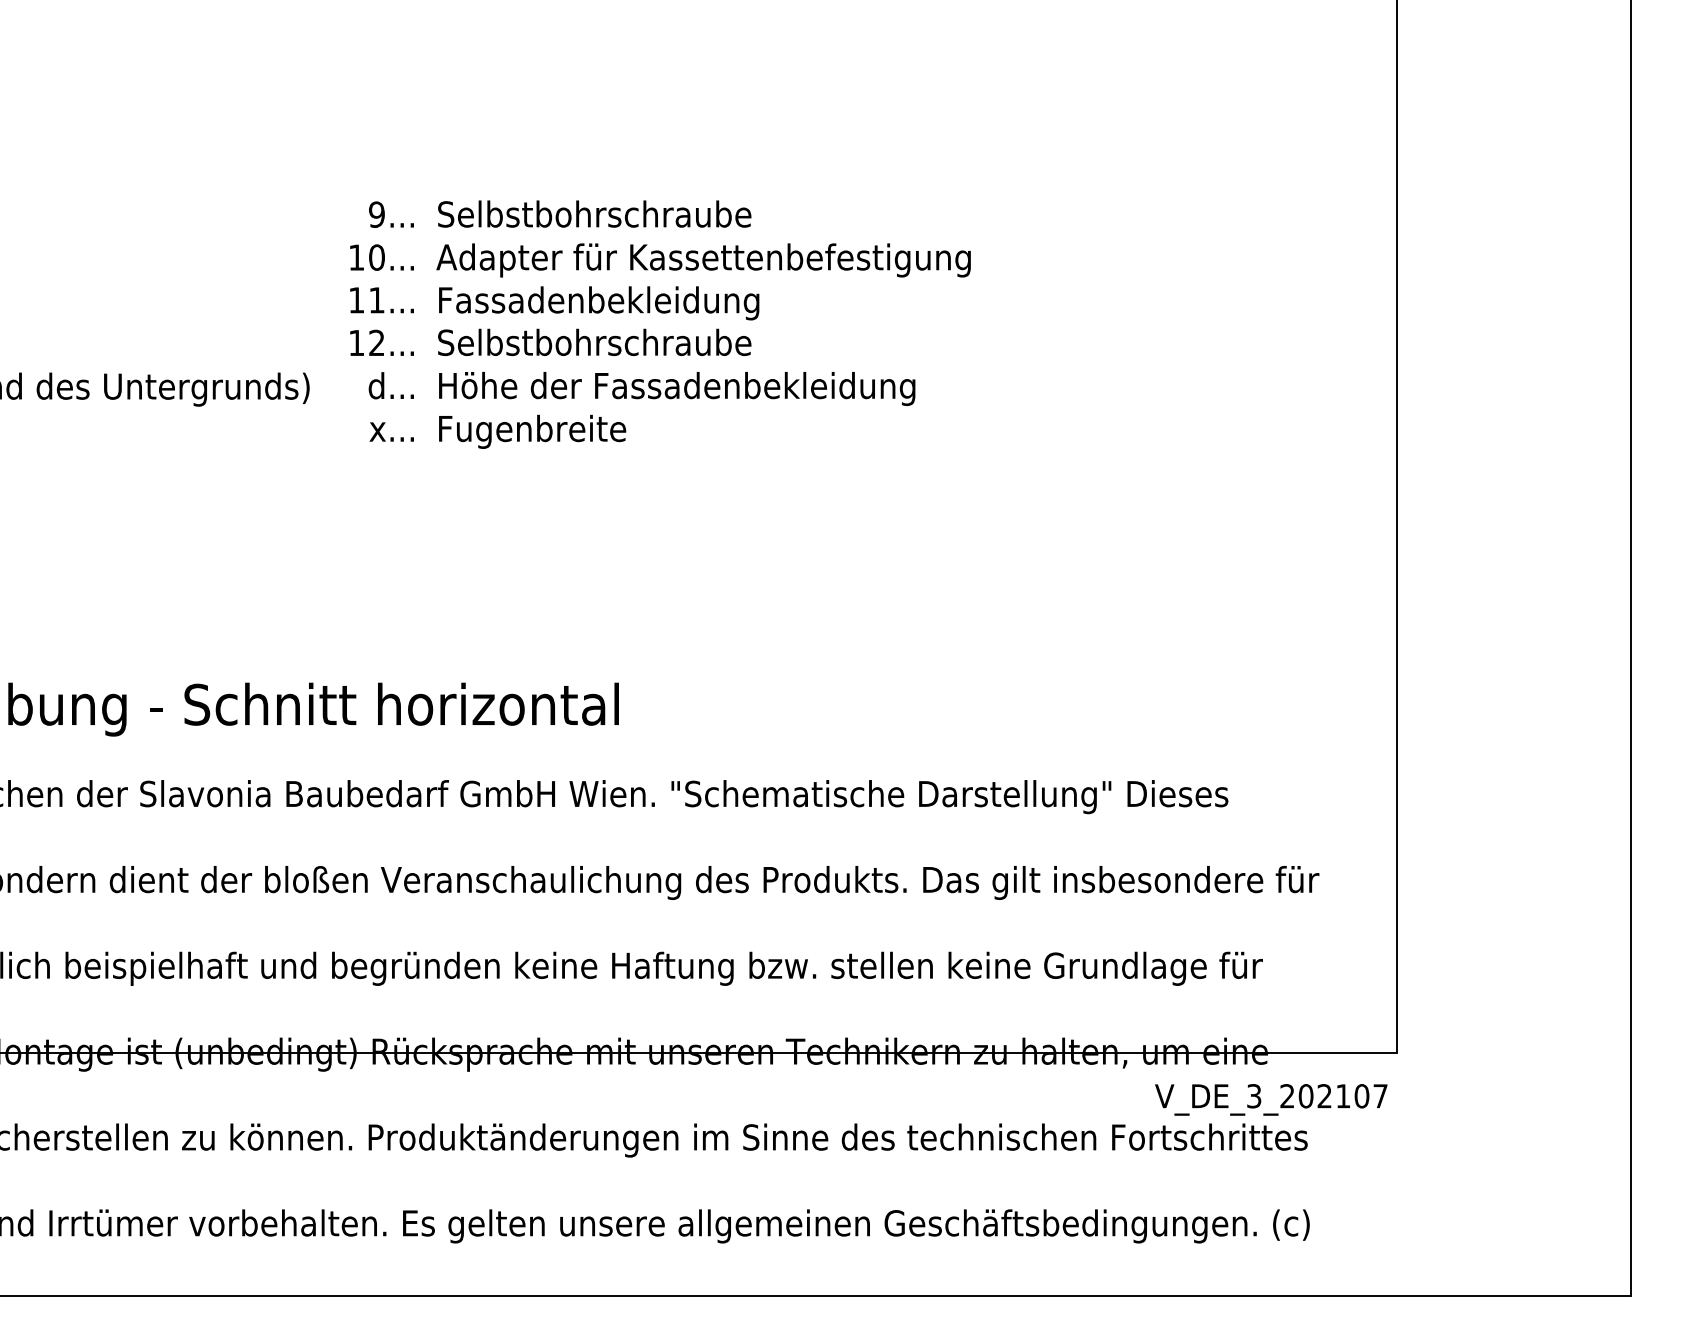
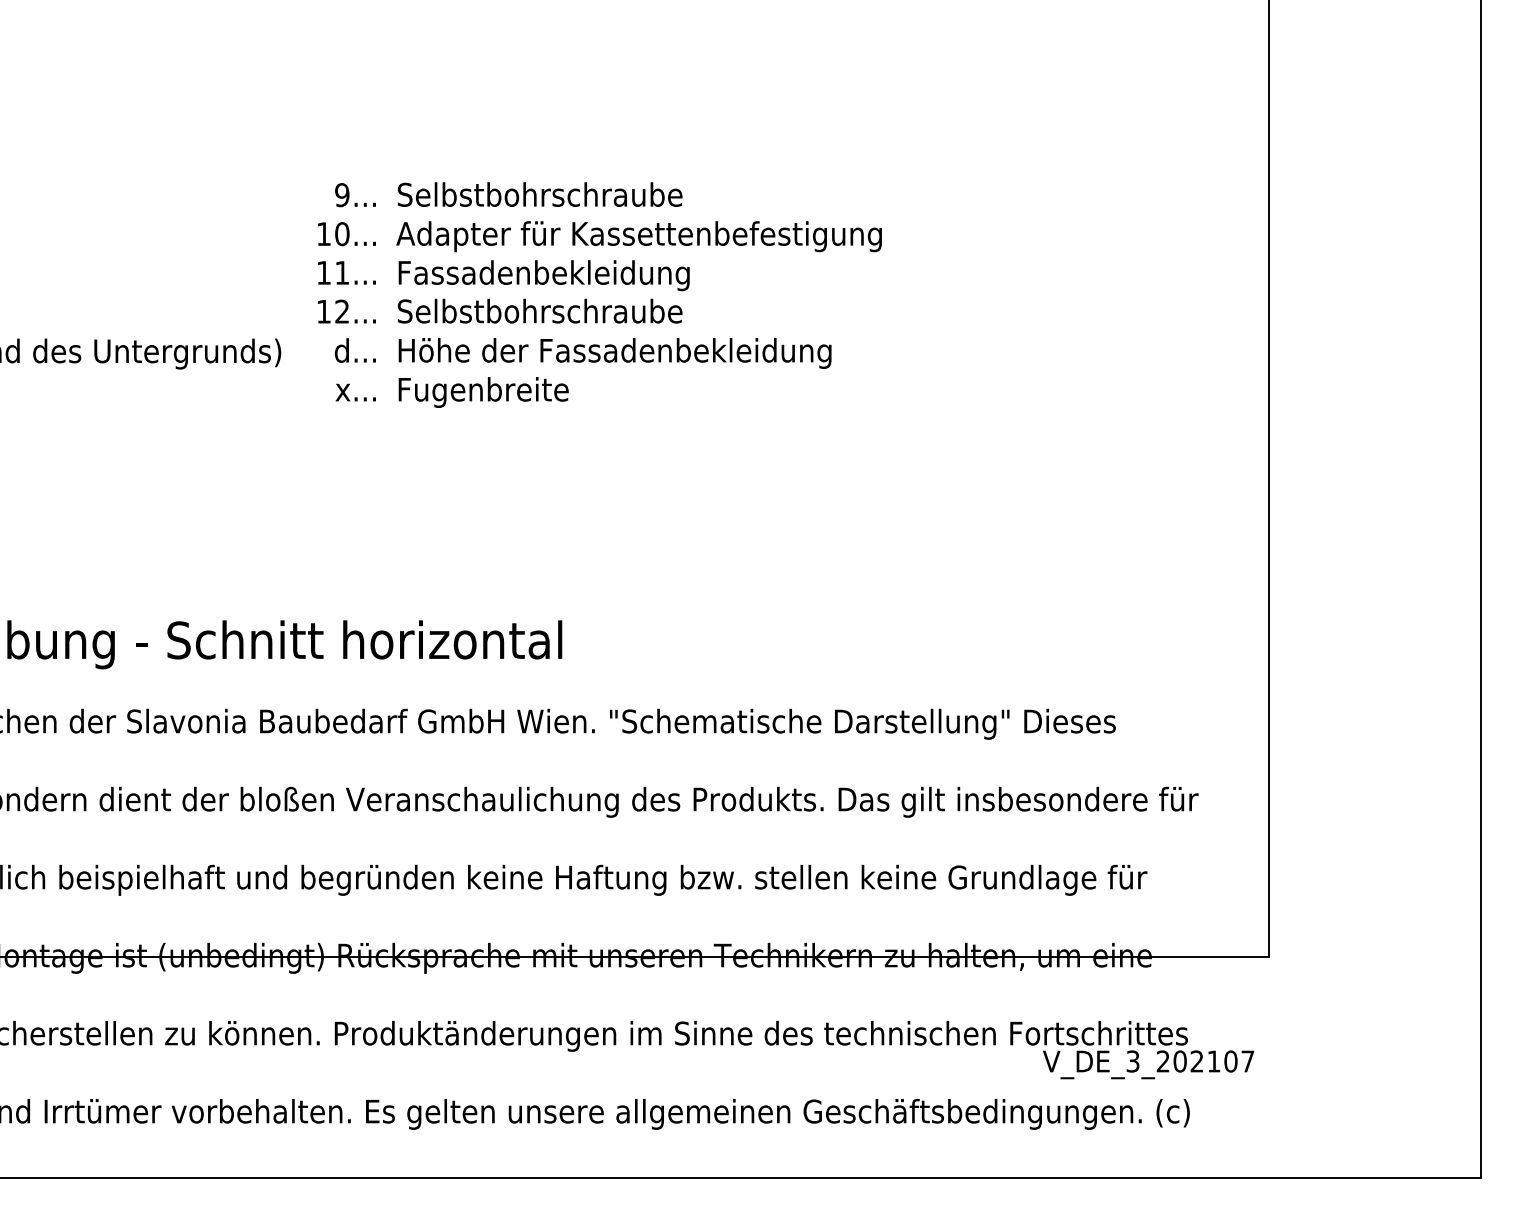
text: (1271, 1099) -> (1148, 1064), moved

